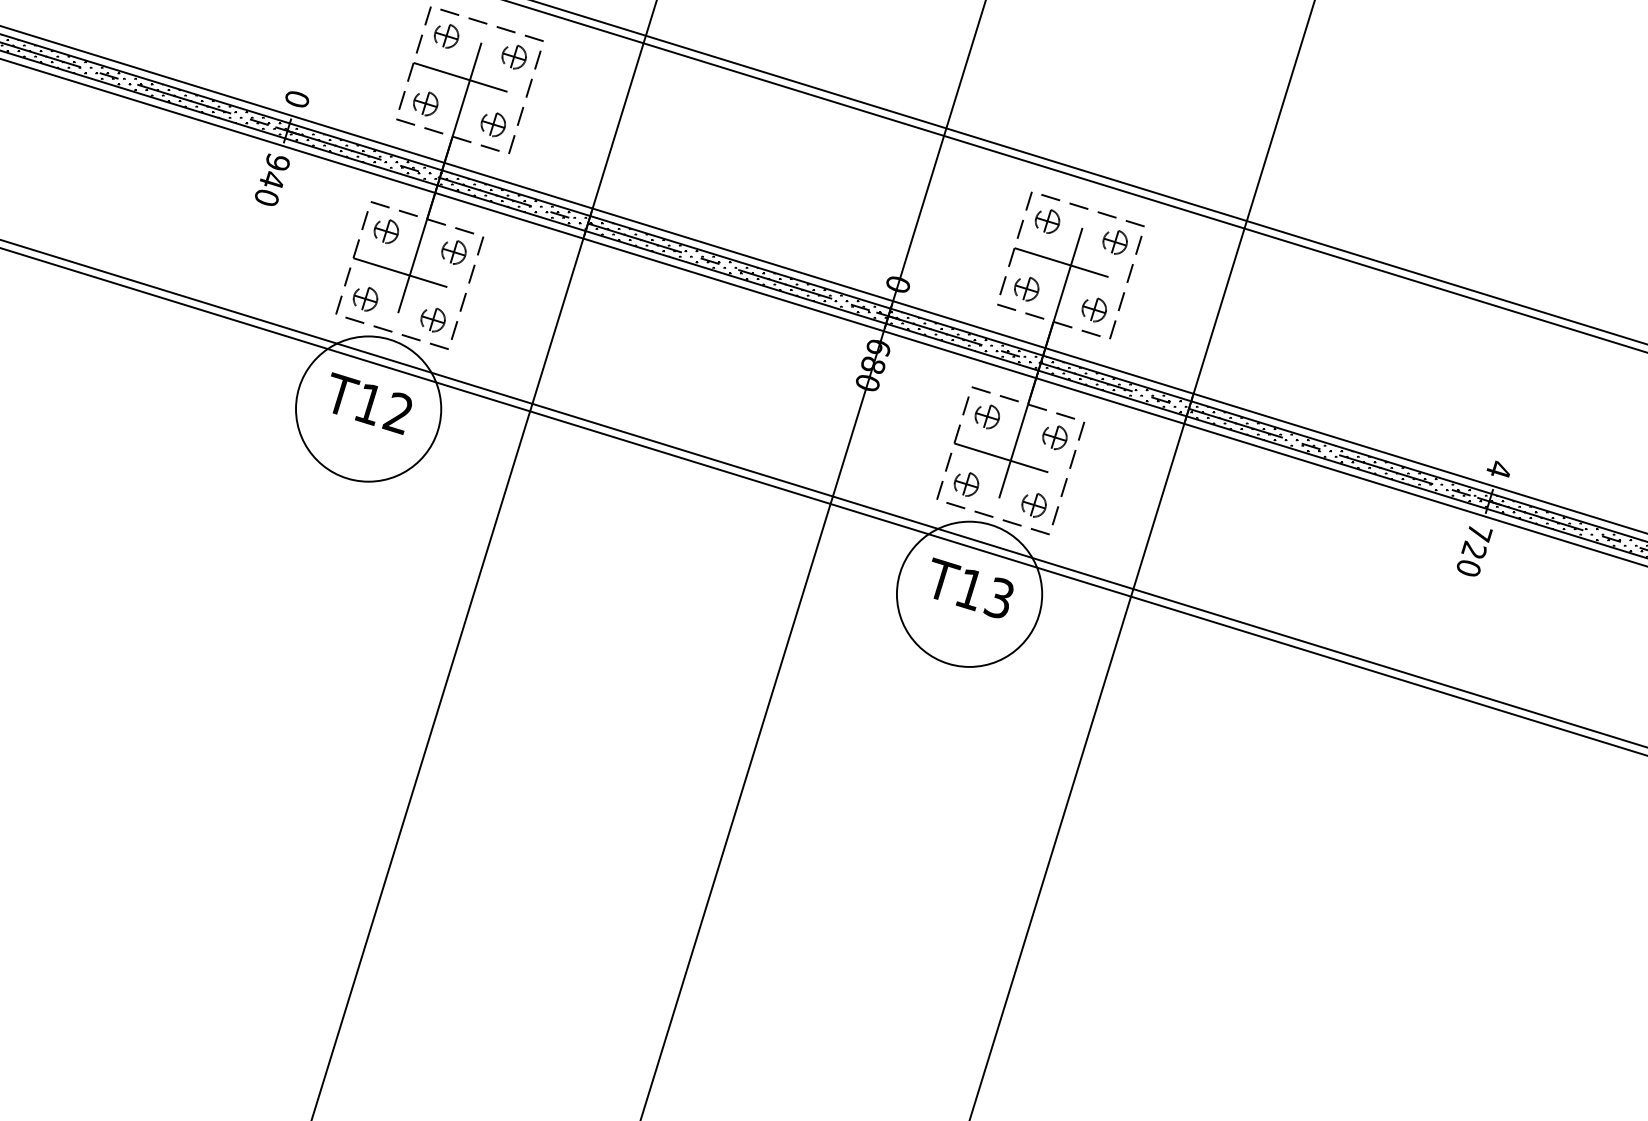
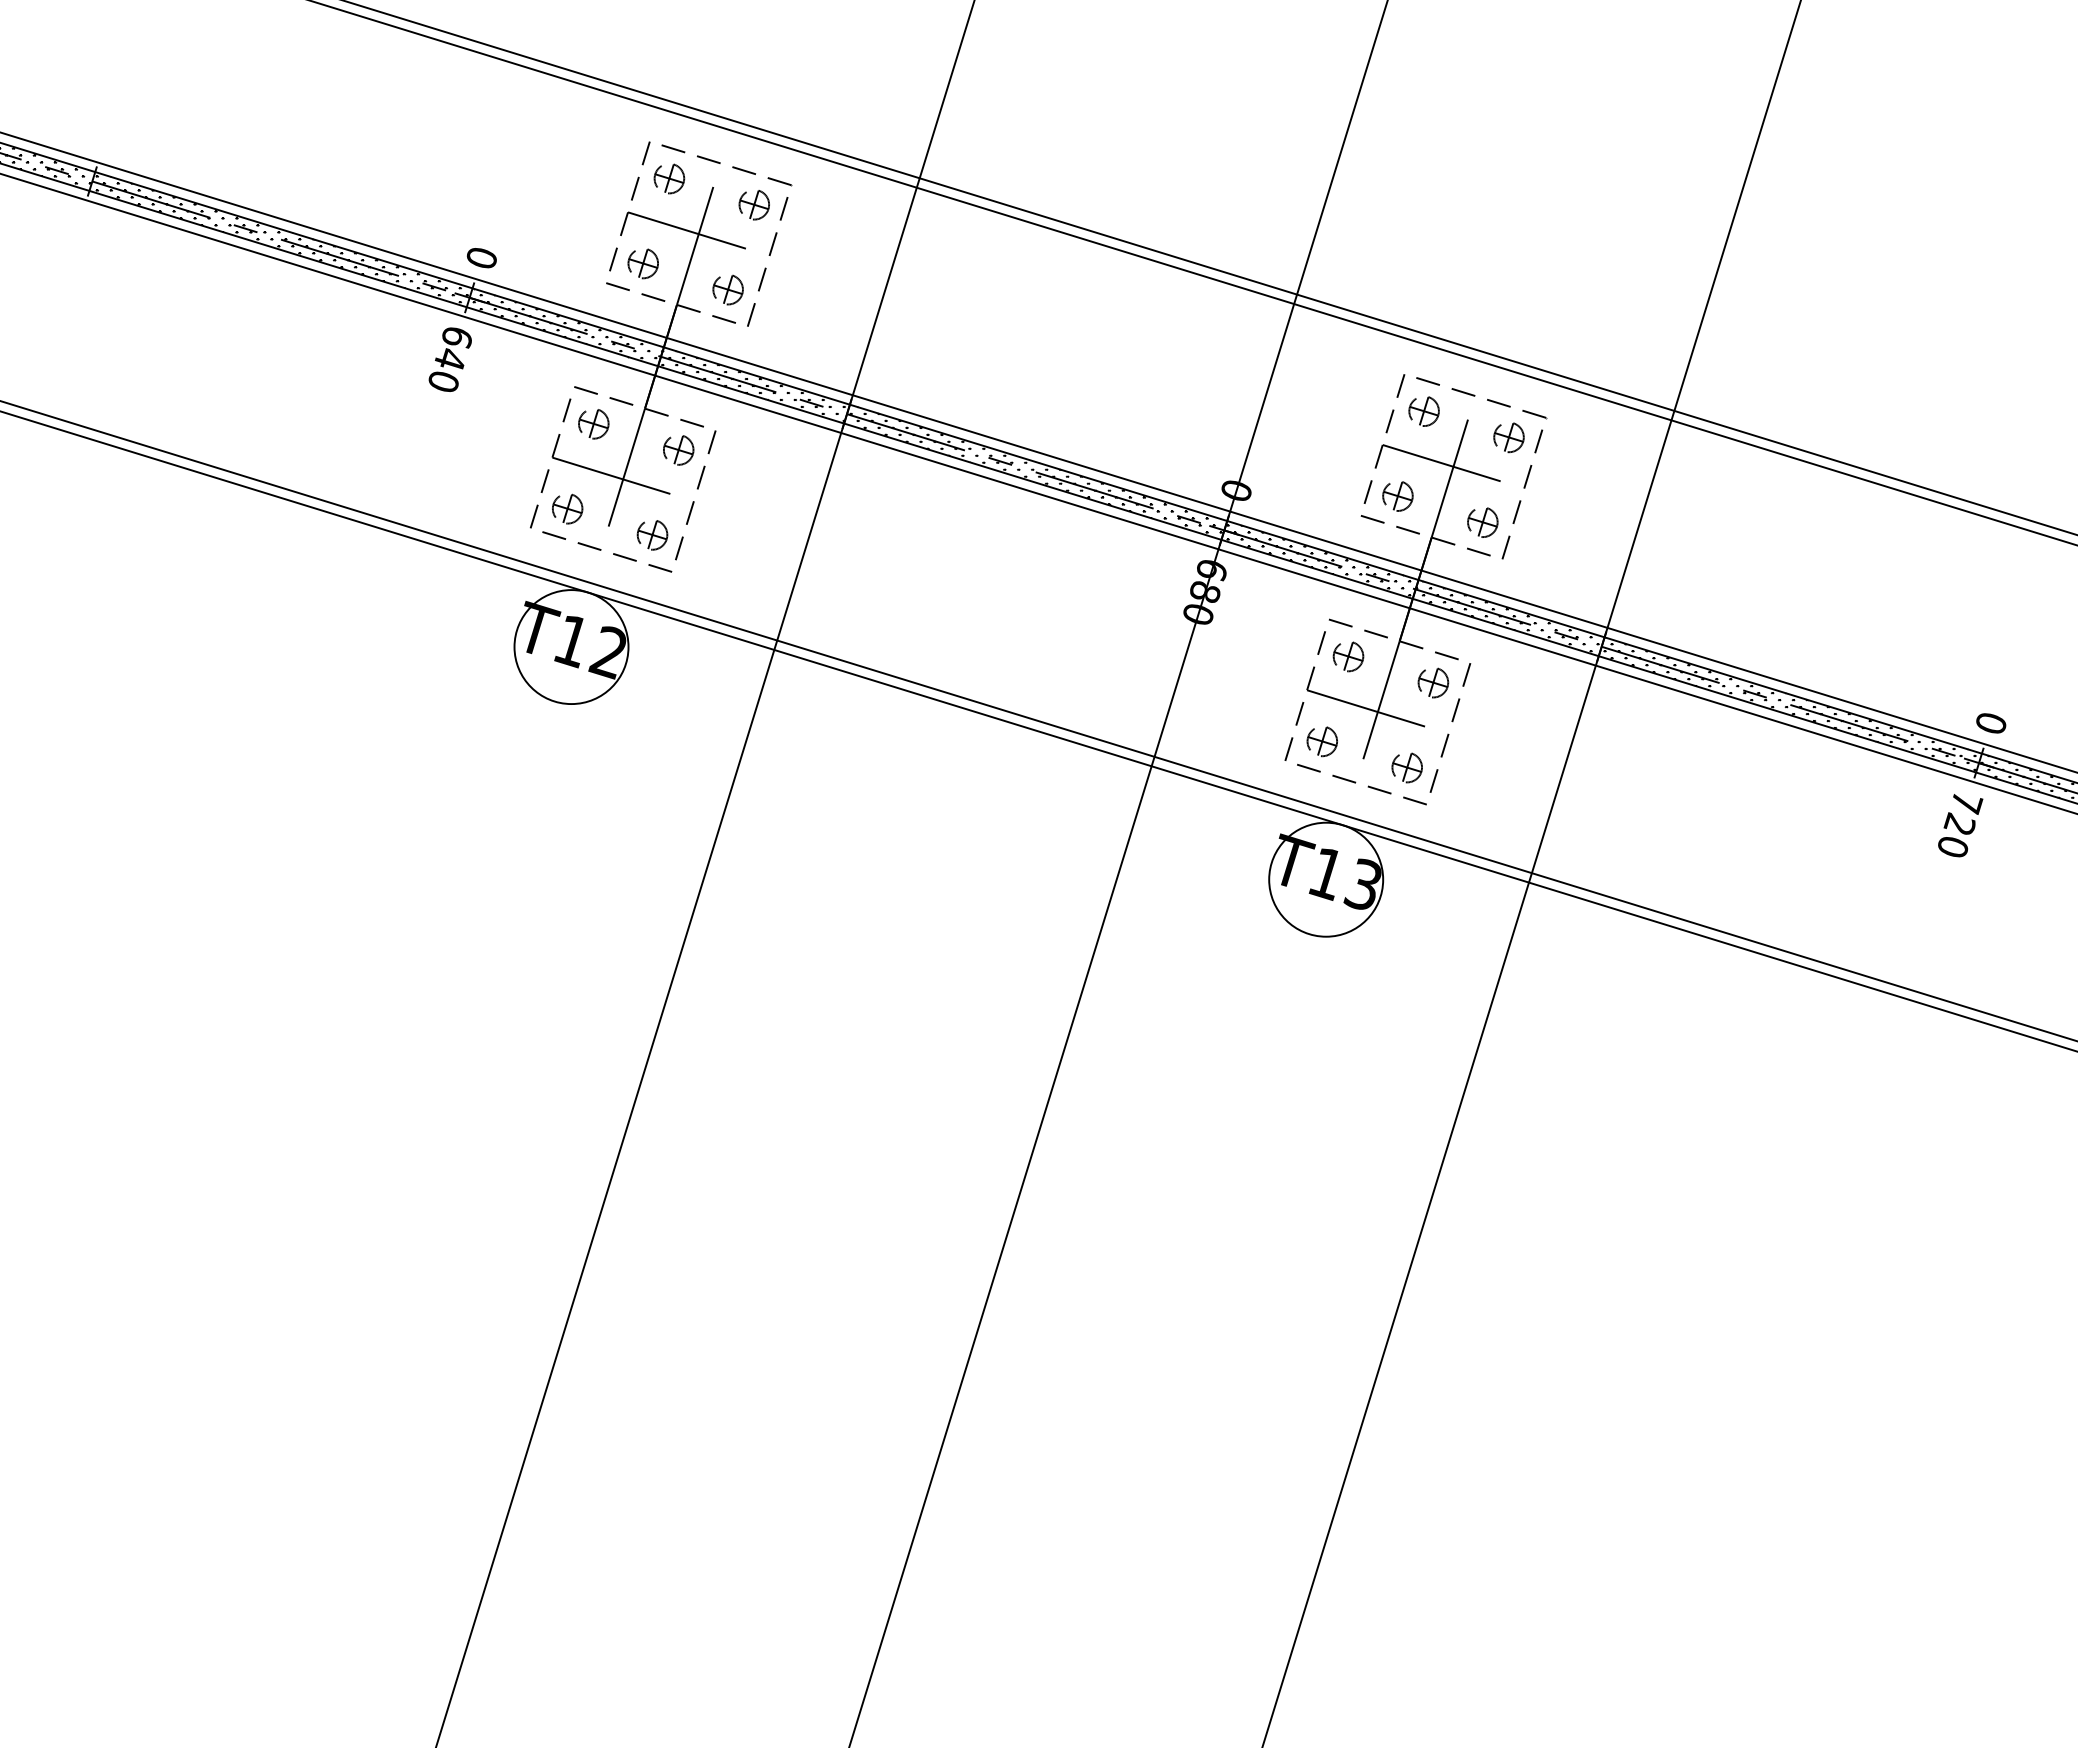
text: (277, 162) -> (457, 337), 940 -> 640
circle: (368, 409) -> (571, 647), size x0.62
text: (1498, 469) -> (1990, 722), 4 -> 0
circle: (969, 594) -> (1326, 879), size x0.62

